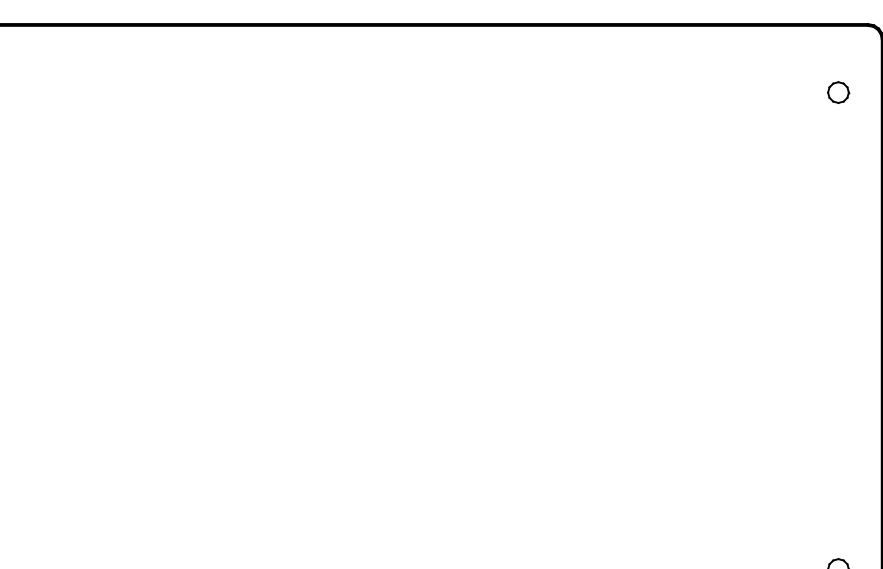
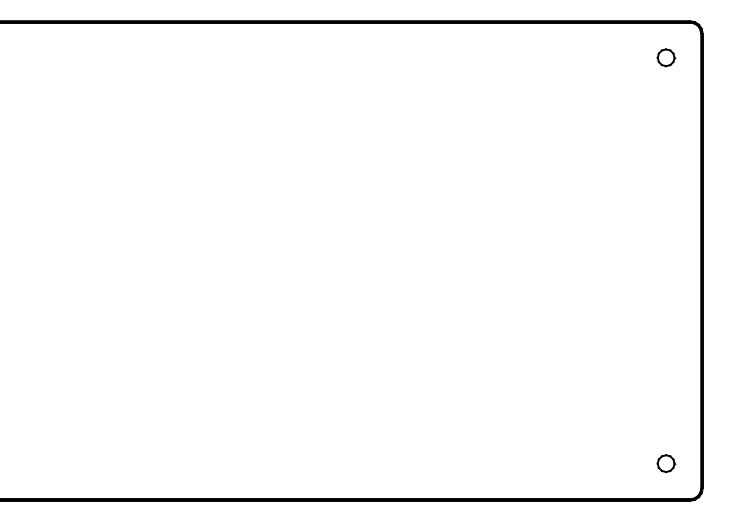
part: (838, 92) -> (666, 57), moved

